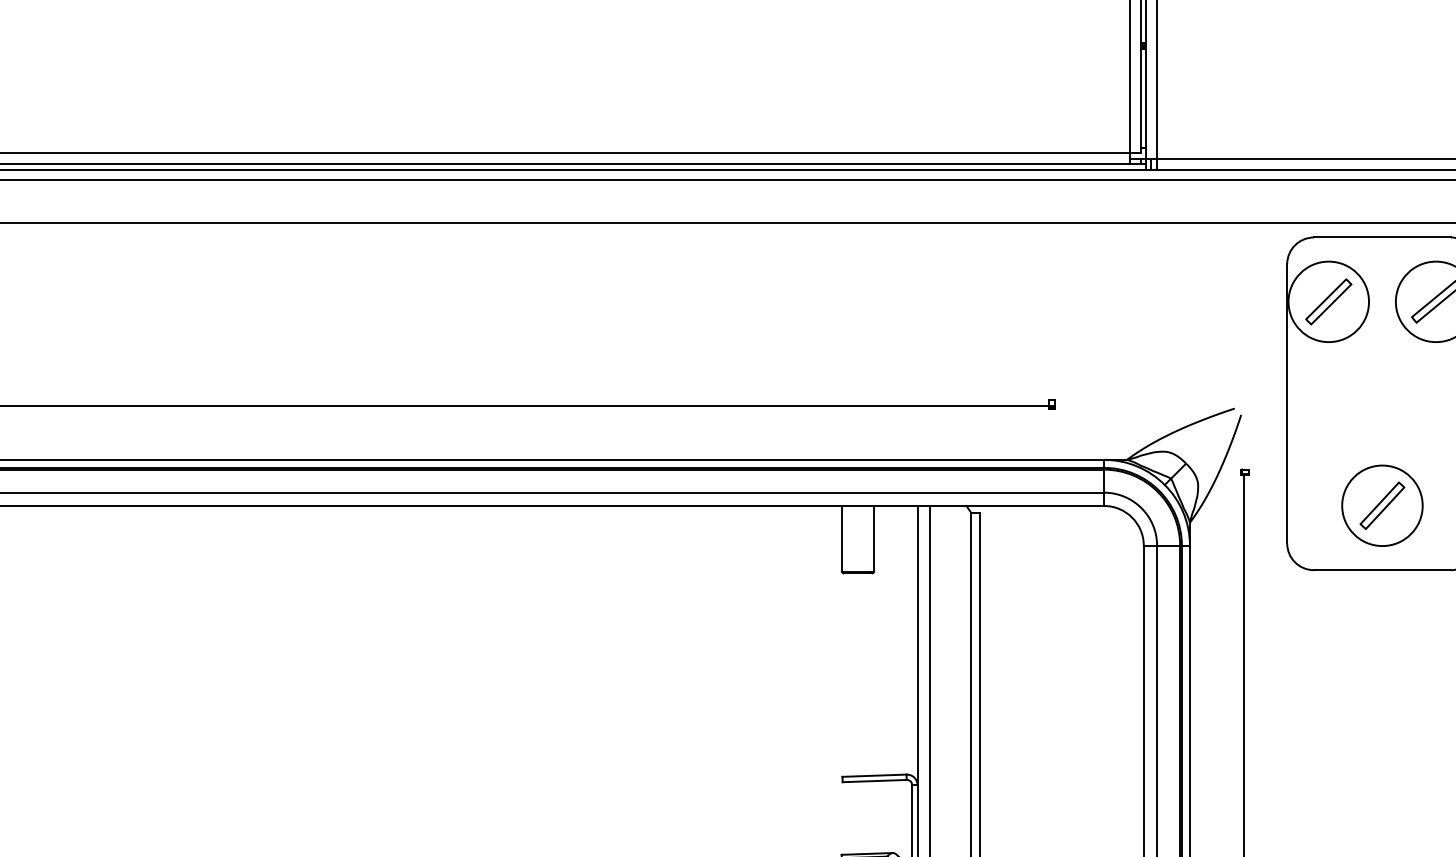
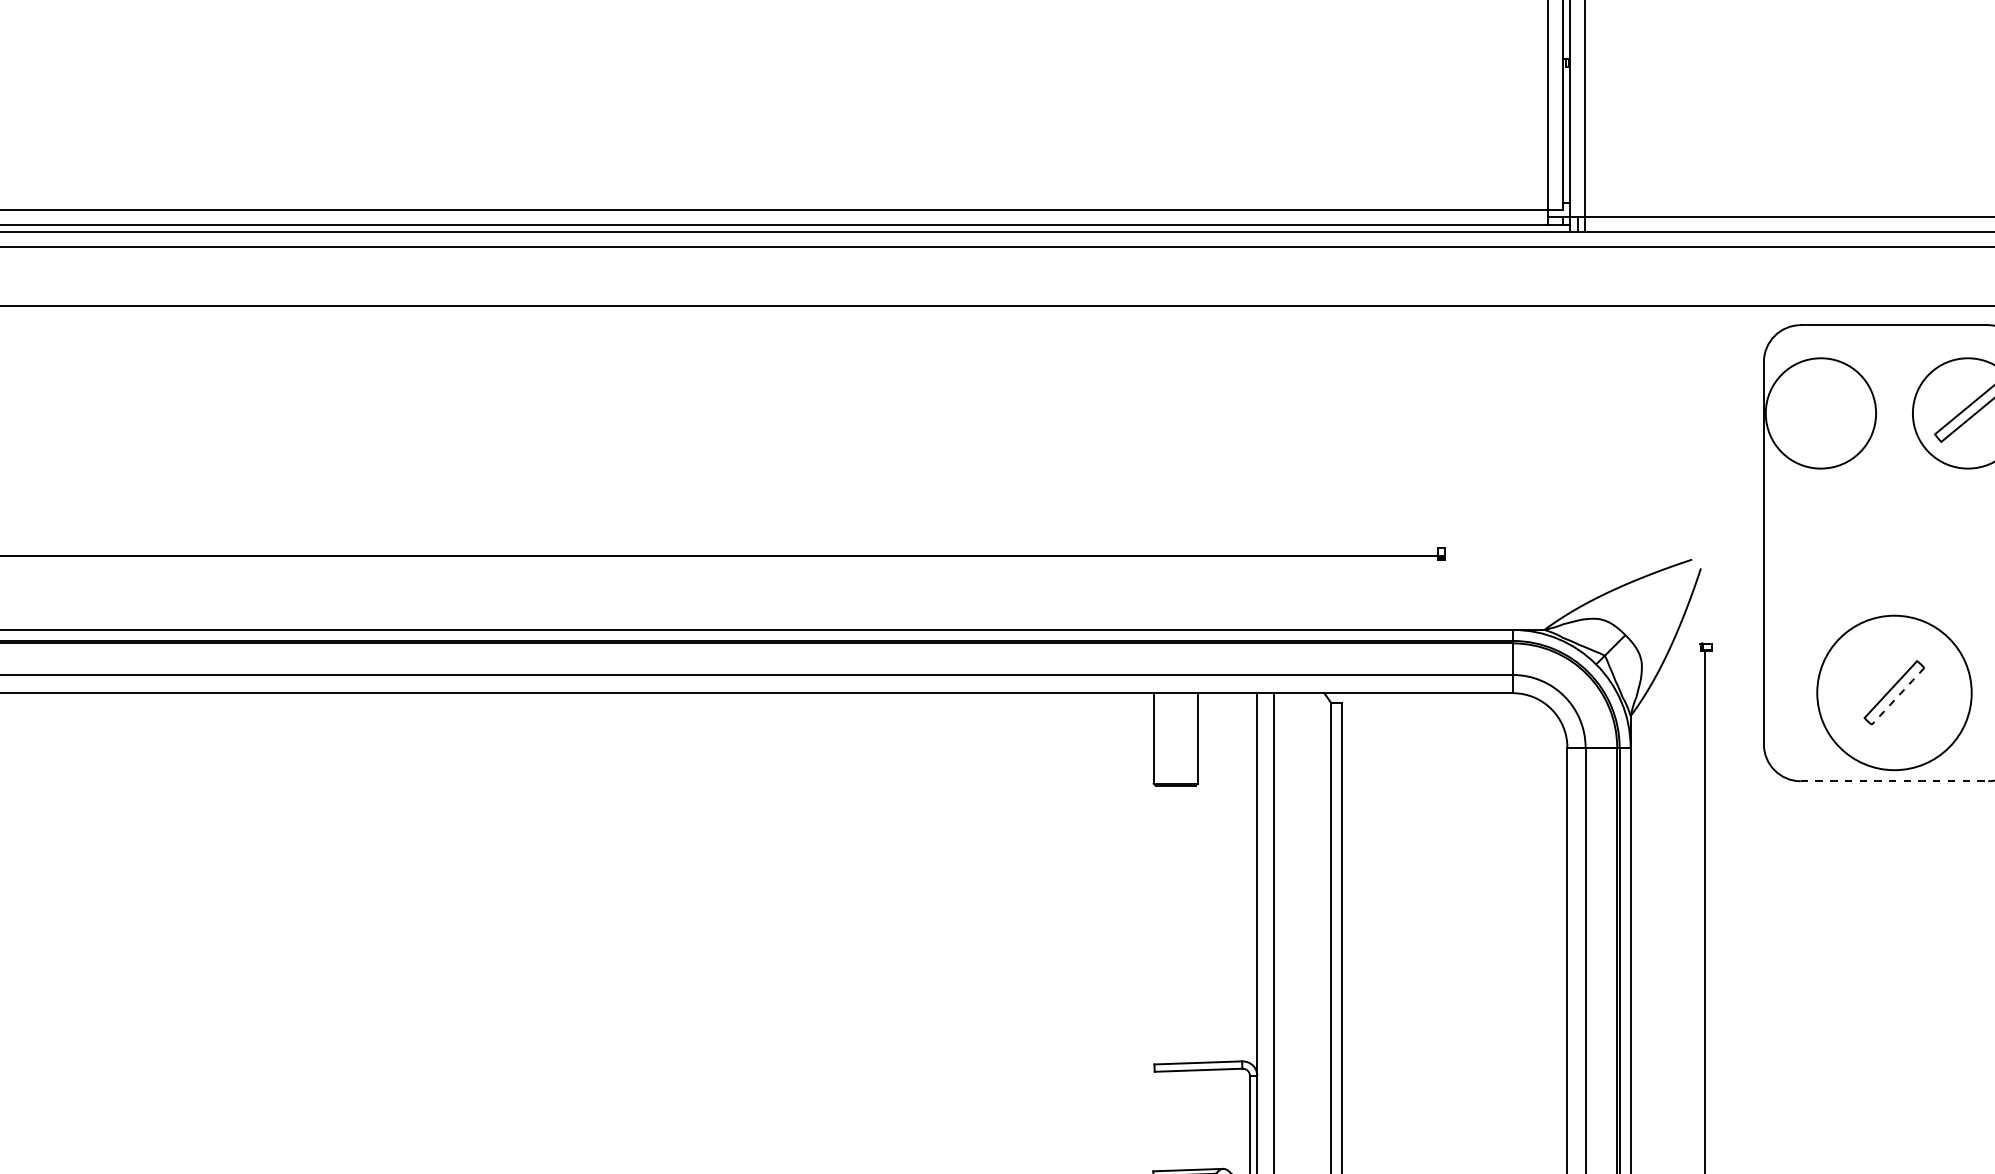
part: (1328, 301) -> (1820, 413), removed
circle: (1382, 505) -> (1894, 692), size x1.4
line: (1385, 508) -> (1898, 696), solid -> dashed
line: (1382, 570) -> (1894, 781), solid -> dashed

